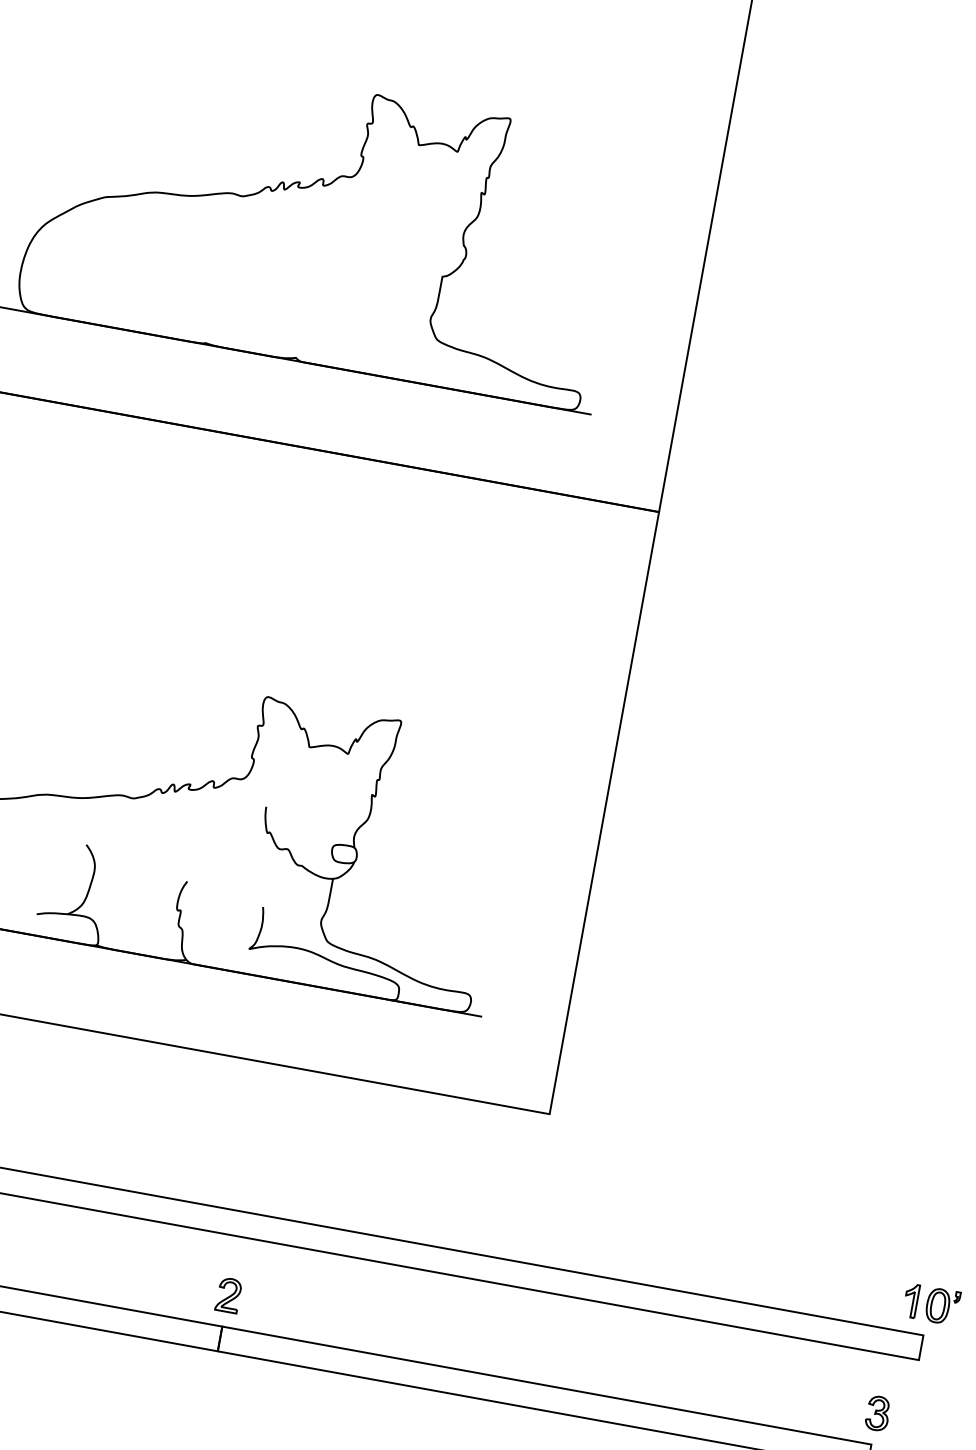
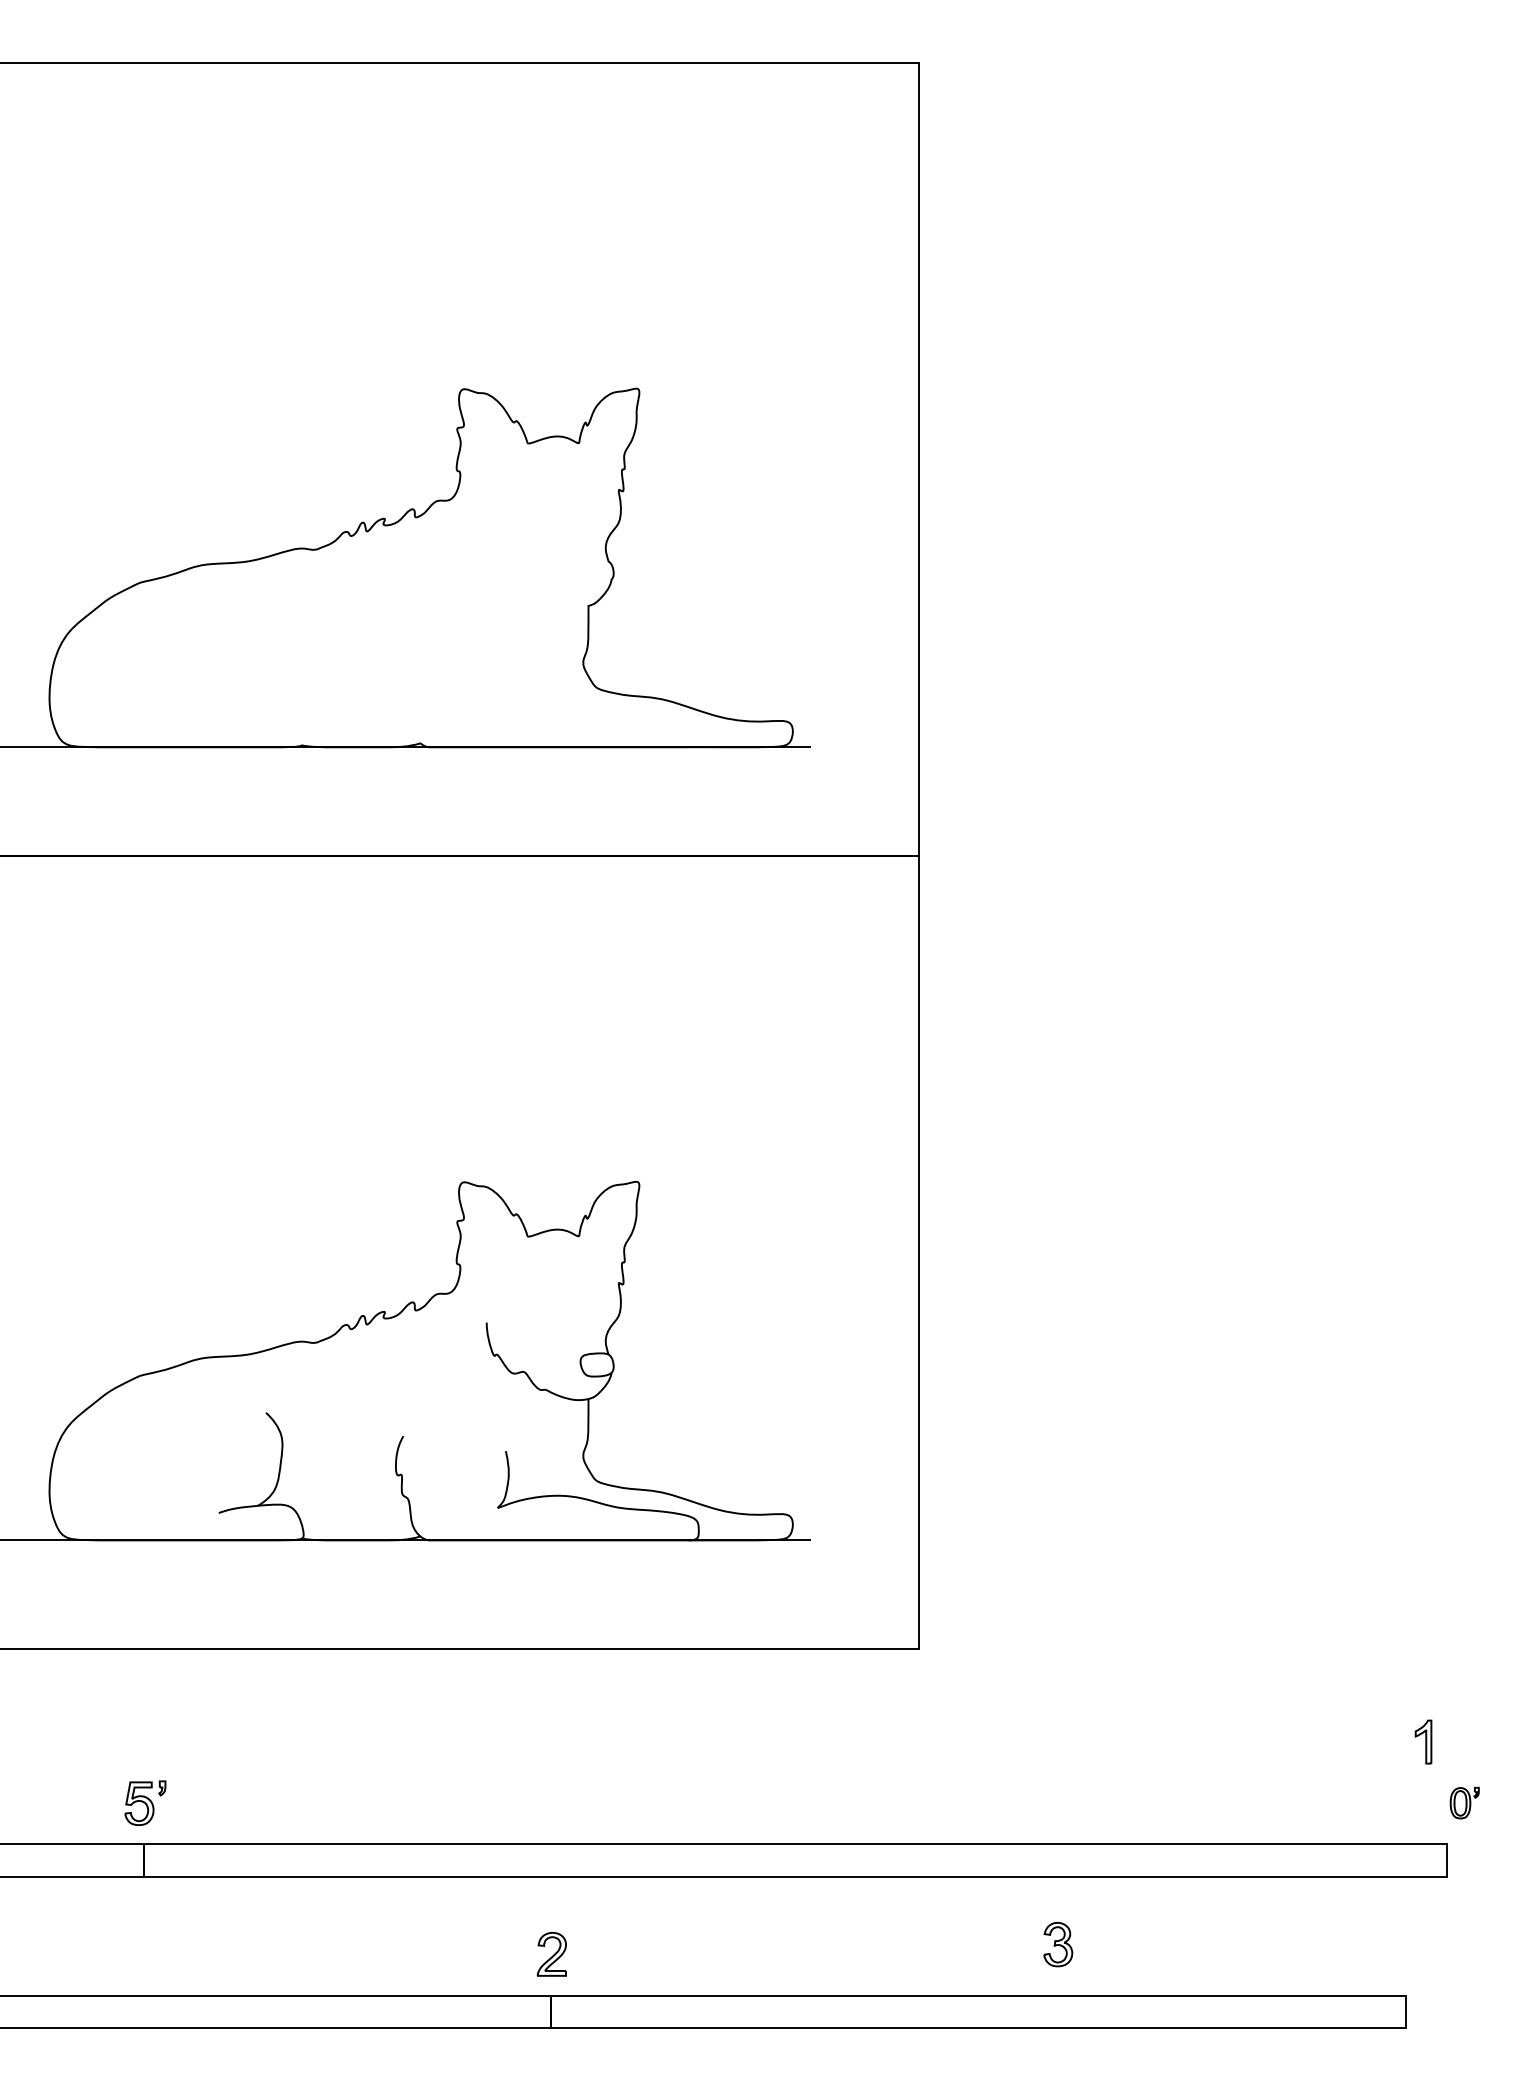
part: (911, 1300) -> (1423, 1741), moved
part: (942, 1305) -> (1464, 1802), size x0.7
part: (878, 1413) -> (1058, 1944), moved

